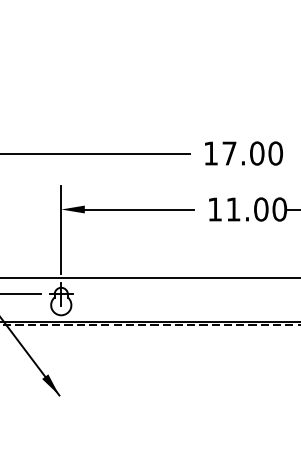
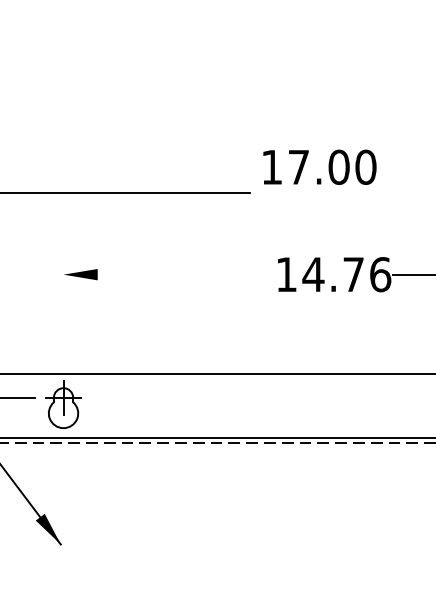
text: (243, 153) -> (319, 167), moved
line: (139, 209) -> (177, 274), removed
text: (256, 209) -> (346, 274), 11.00 -> 14.76
line: (61, 229) -> (63, 303), removed

